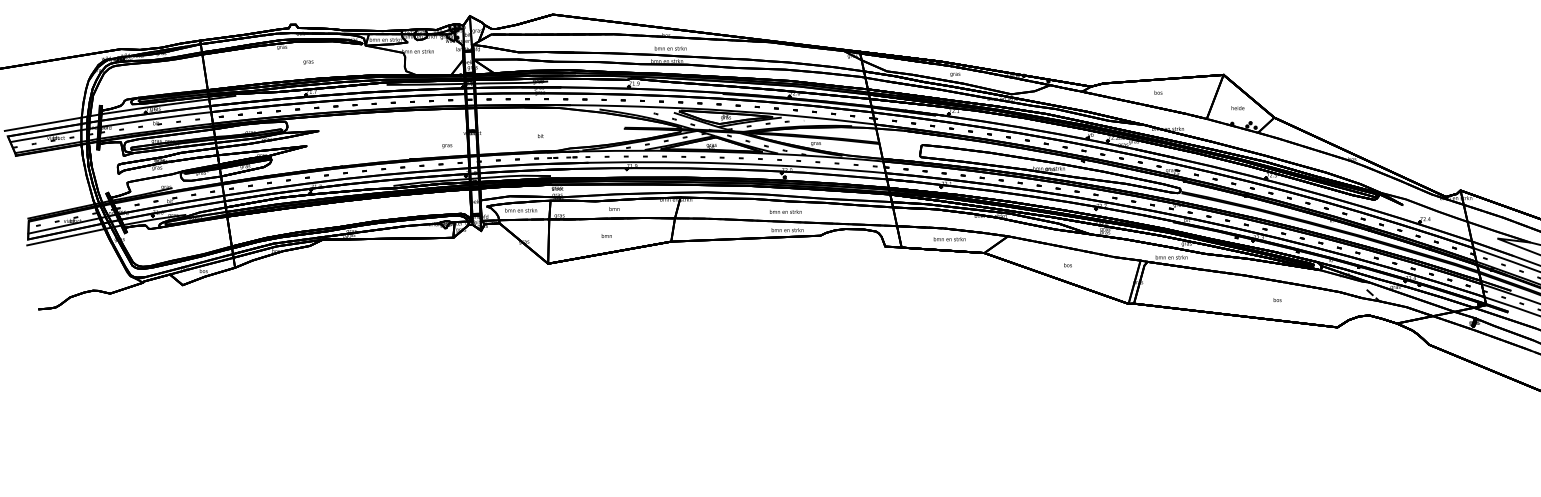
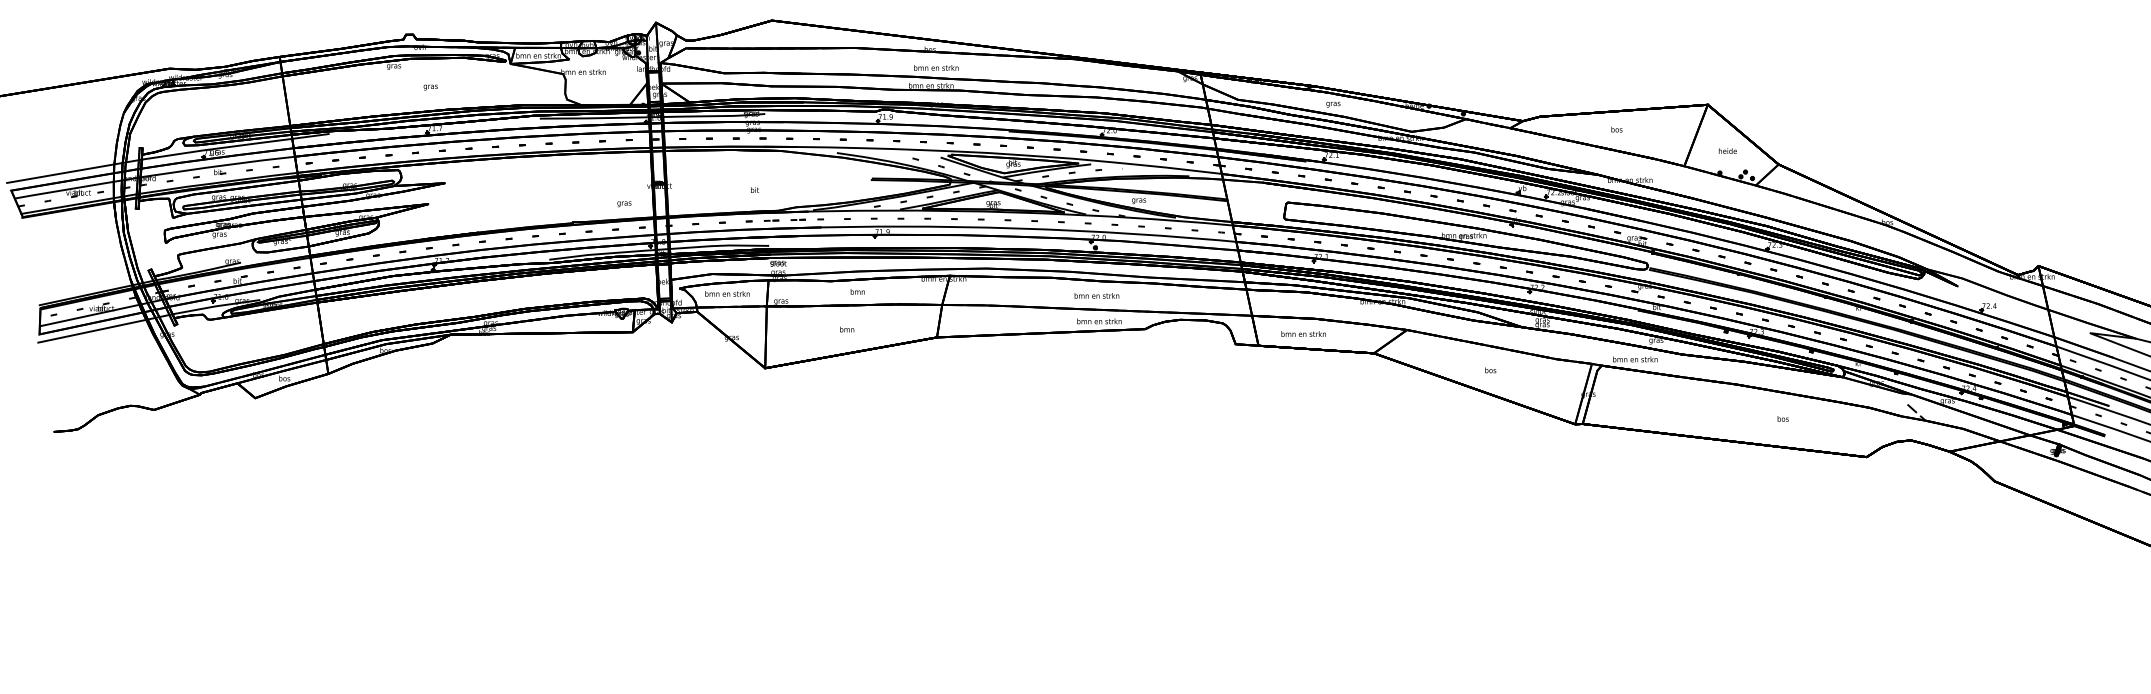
text: (949, 238) -> (1303, 333), moved

